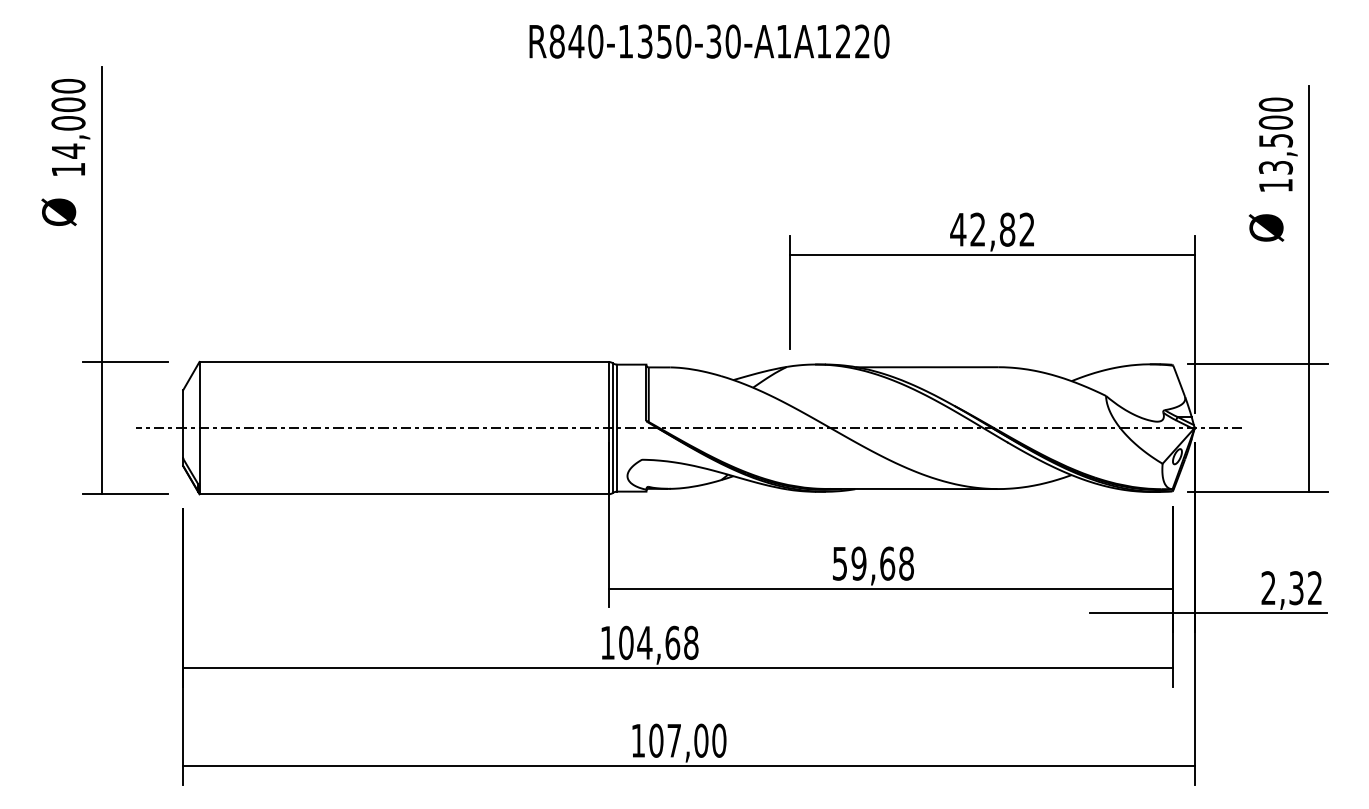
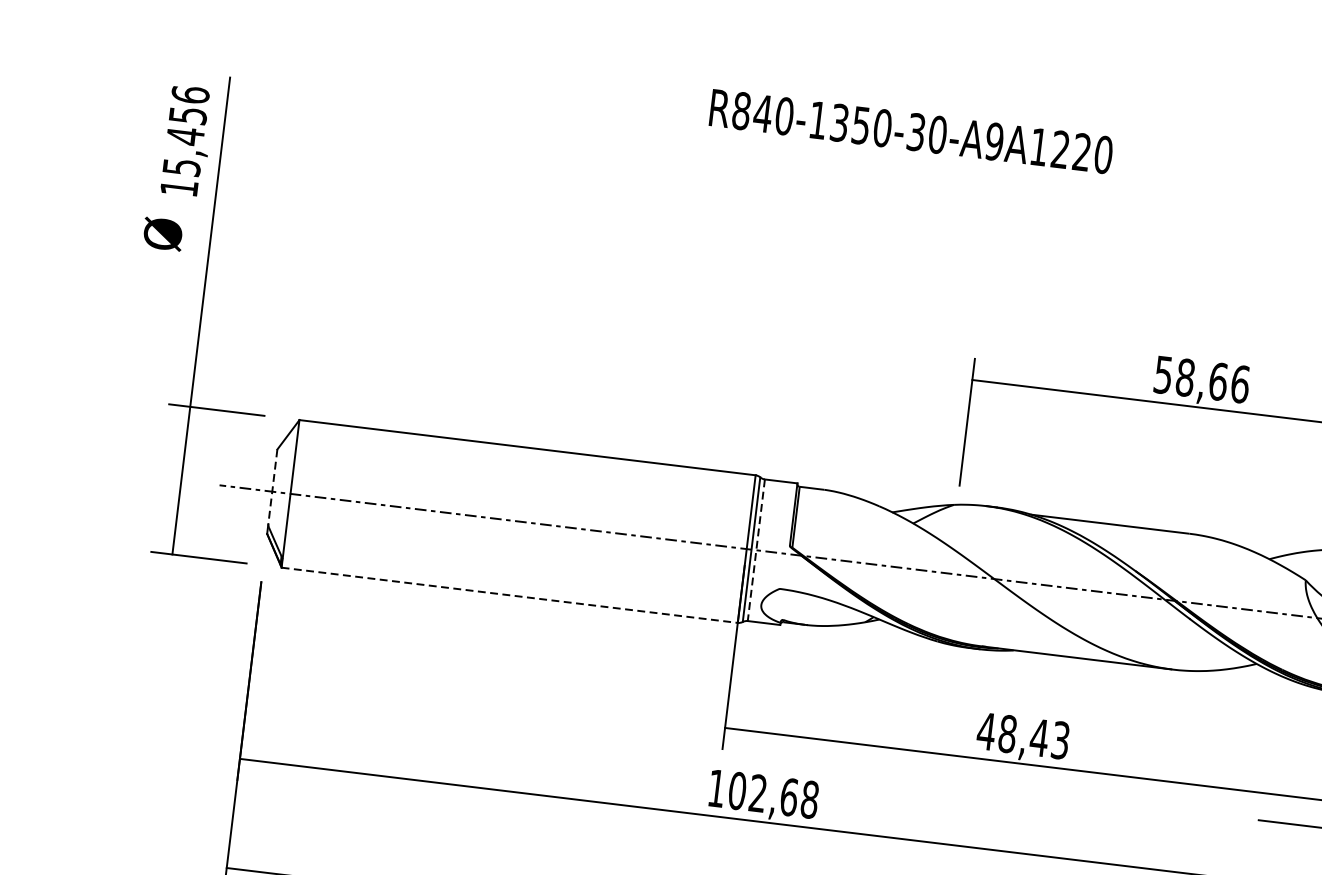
text: (783, 41) -> (993, 141), R840-1350-30-A1A1220 -> R840-1350-30-A9A1220
text: (68, 118) -> (186, 130), 14,000 -> 15,456
text: (992, 229) -> (1201, 379), 42,82 -> 58,66
line: (183, 424) -> (273, 487), solid -> dashed
line: (617, 428) -> (756, 550), solid -> dashed
line: (404, 494) -> (510, 595), solid -> dashed
text: (872, 563) -> (1022, 735), 59,68 -> 48,43
text: (644, 642) -> (757, 792), 104,68 -> 102,68

